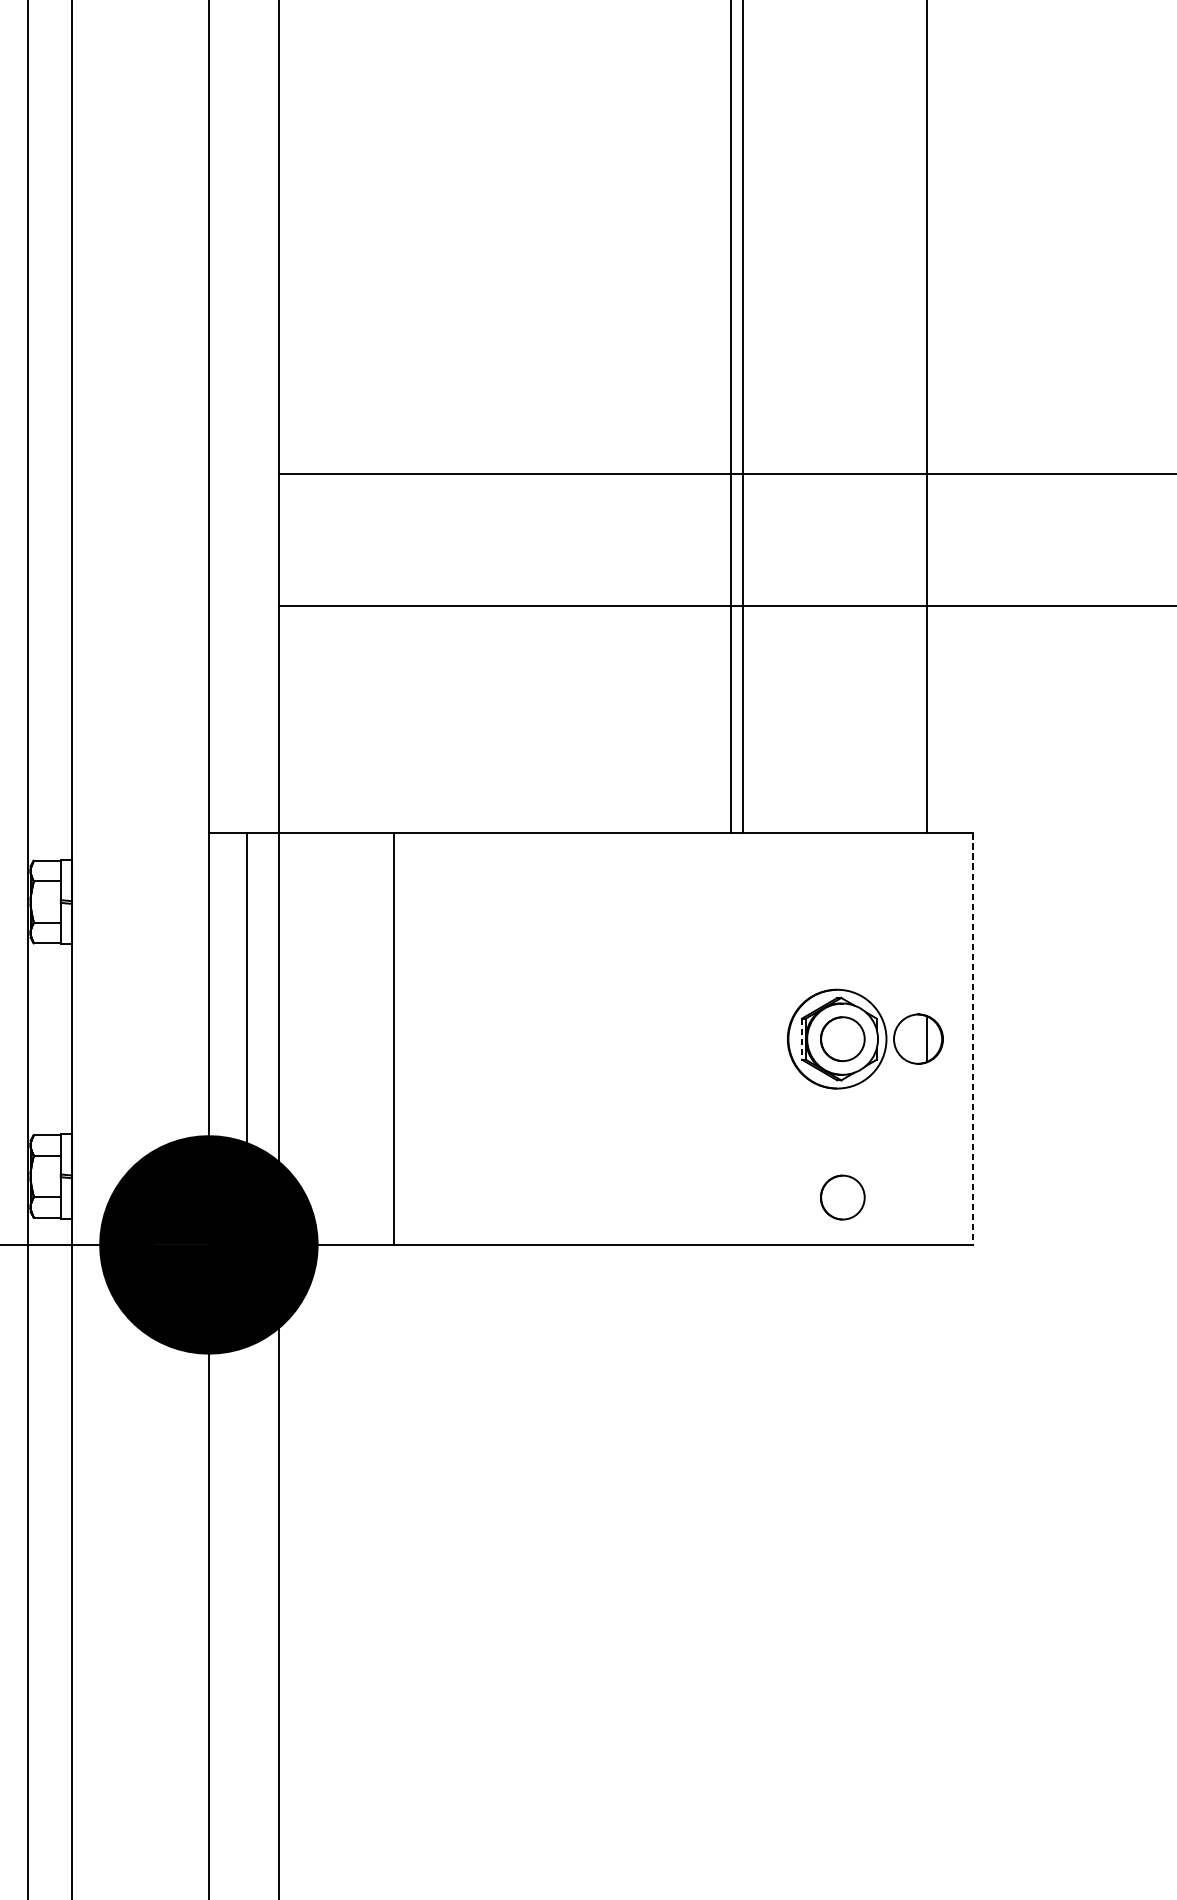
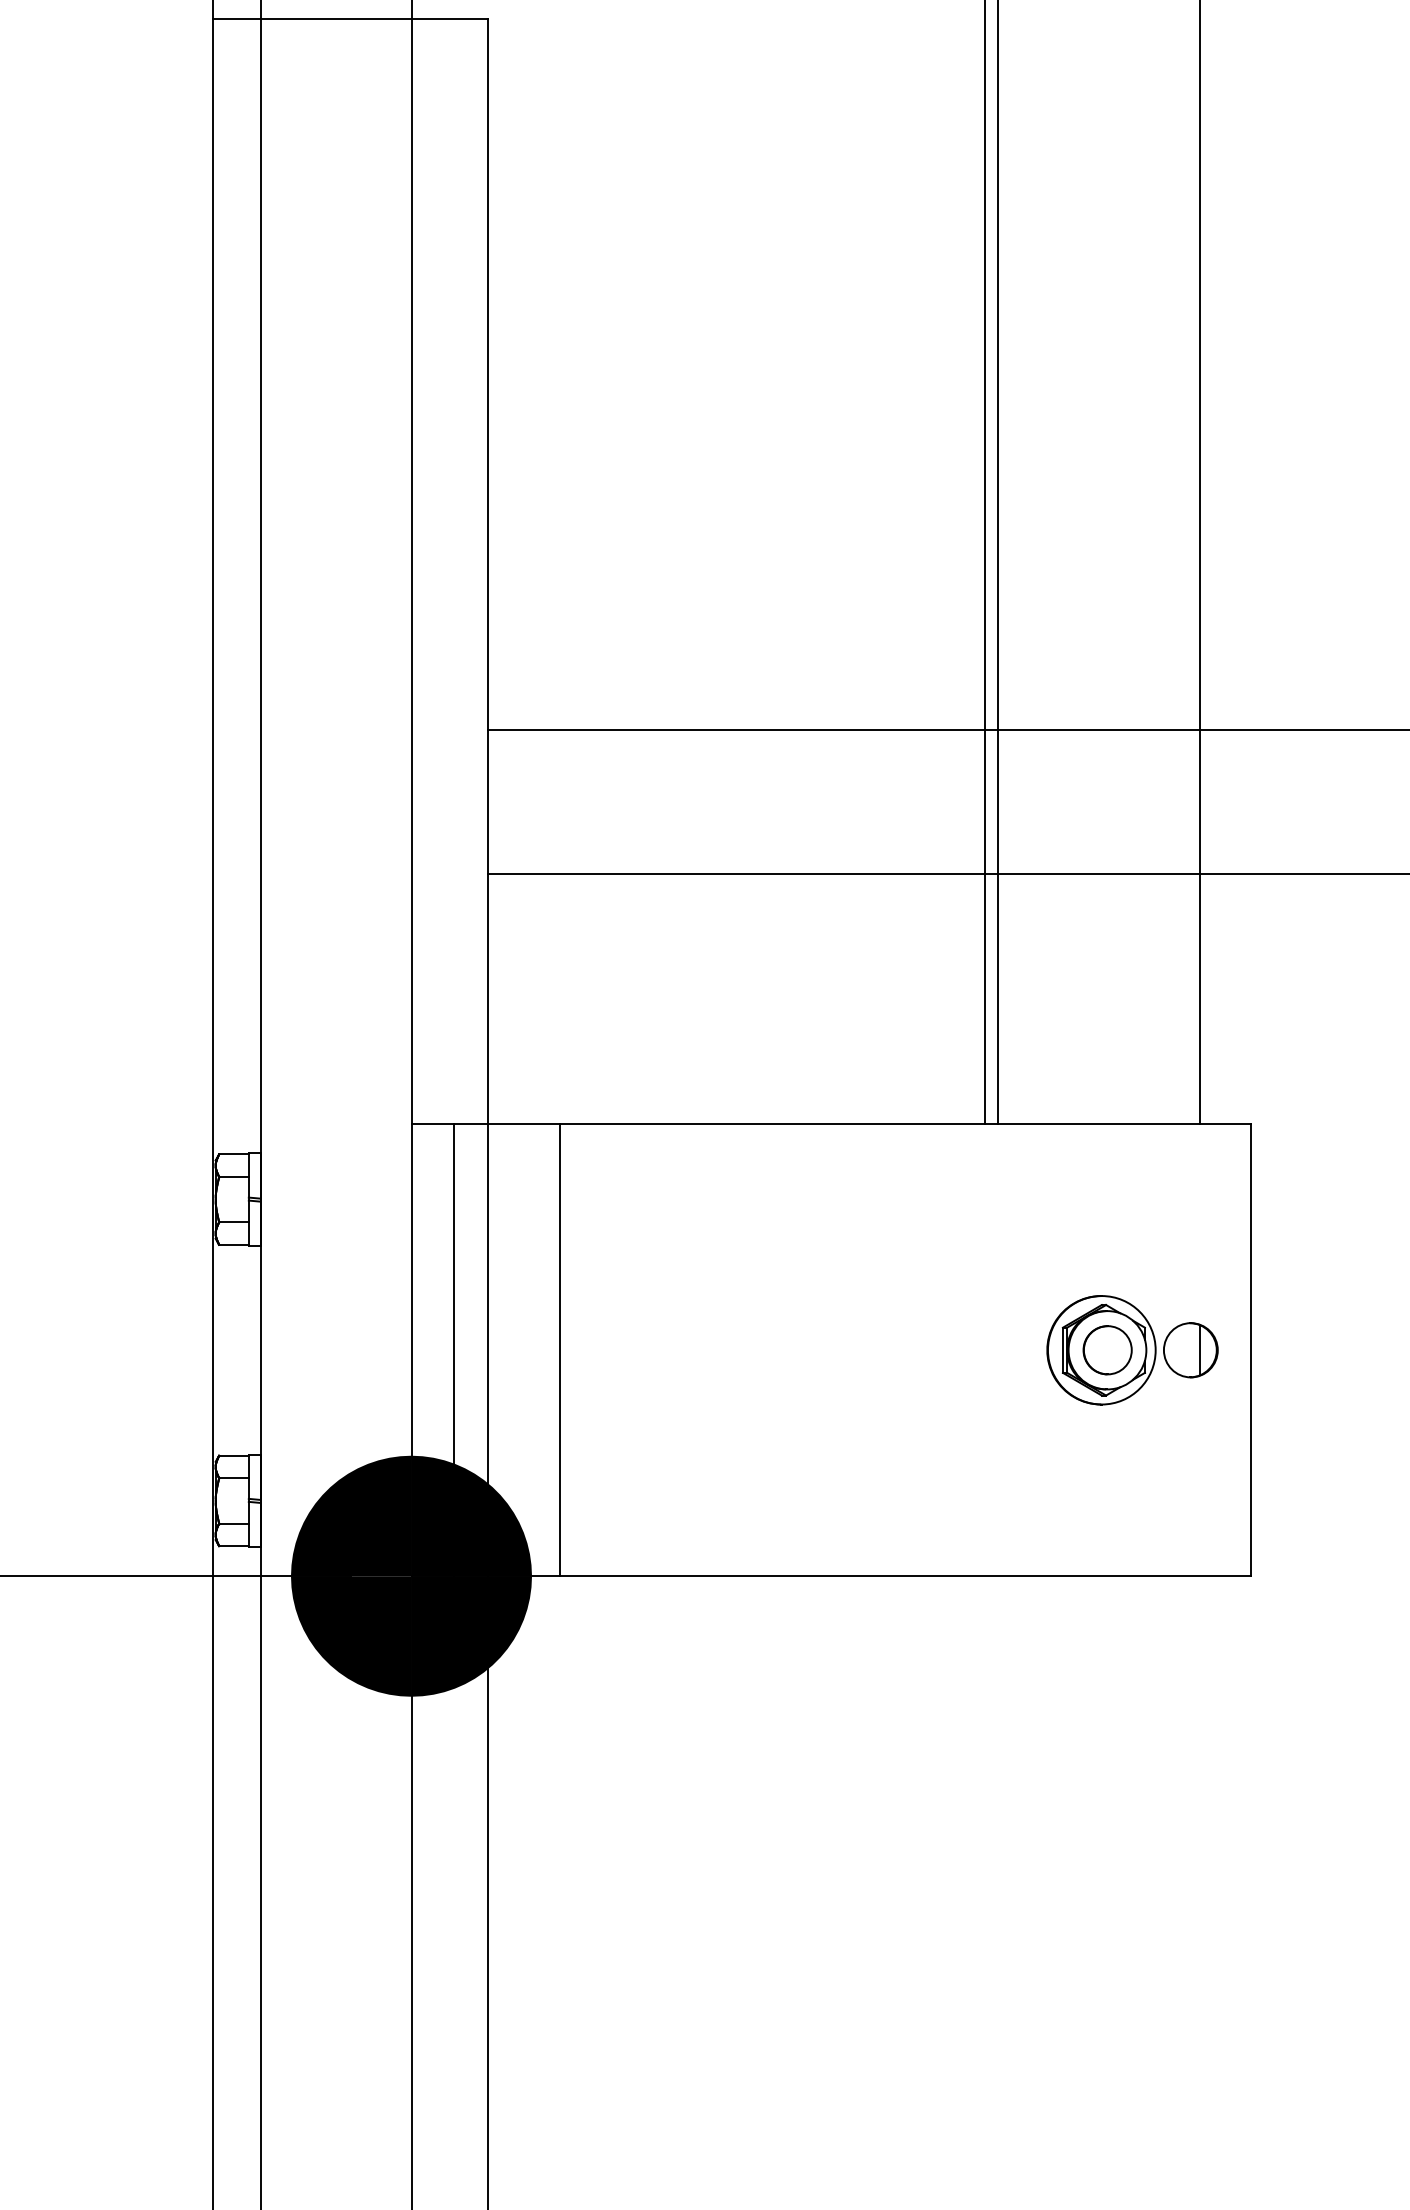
line: (393, 1039) -> (559, 1350), moved
line: (801, 1039) -> (1062, 1350), dashed -> solid
line: (972, 1039) -> (1250, 1350), dashed -> solid
part: (842, 1197) -> (1107, 1524), removed

